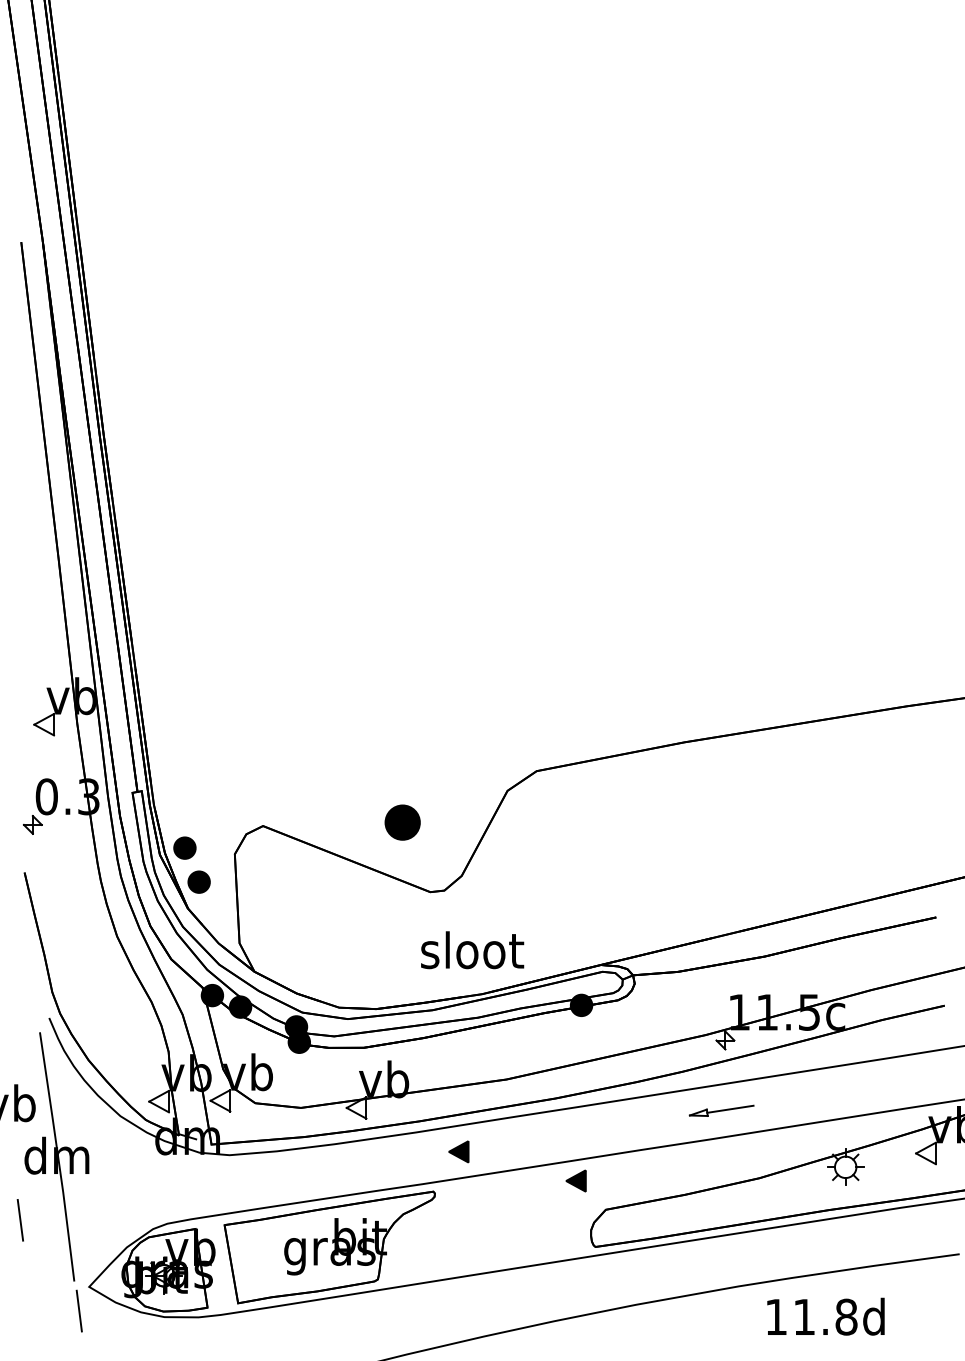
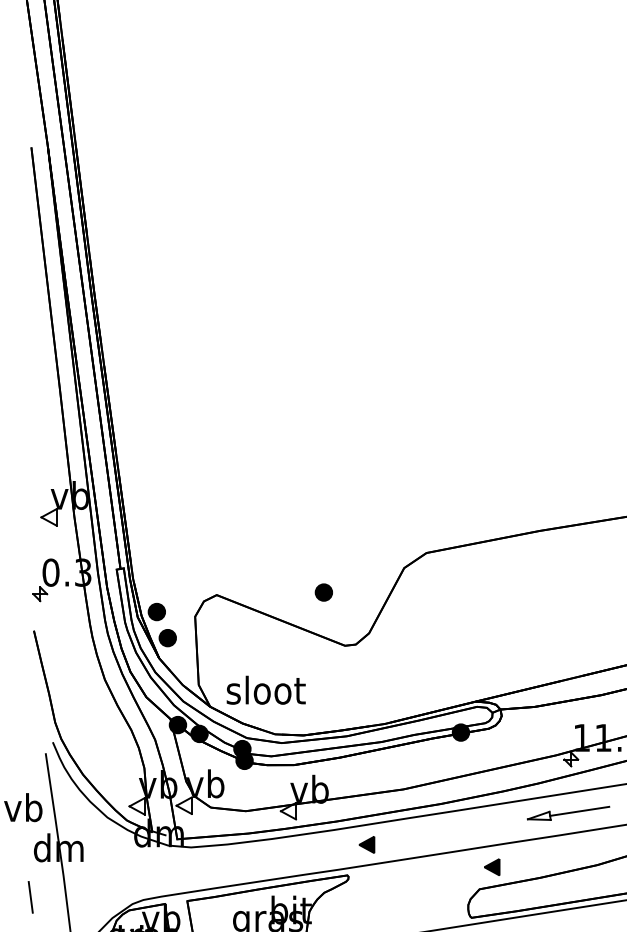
part: (402, 822) -> (323, 592), size x0.62
text: (472, 950) -> (266, 690), moved
part: (721, 1110) -> (568, 813), size x1.67
part: (575, 1180) -> (491, 866), moved

